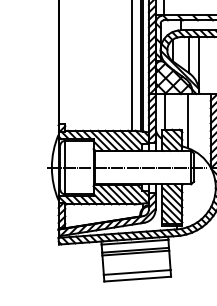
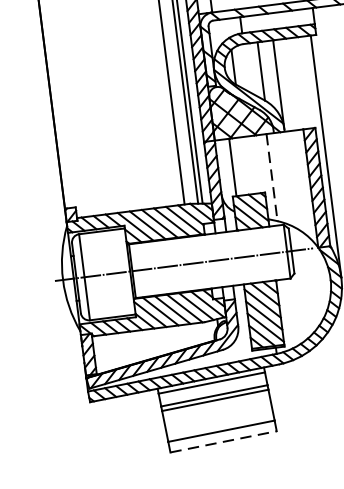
line: (187, 121) -> (271, 178), solid -> dashed
line: (138, 279) -> (224, 442), solid -> dashed

